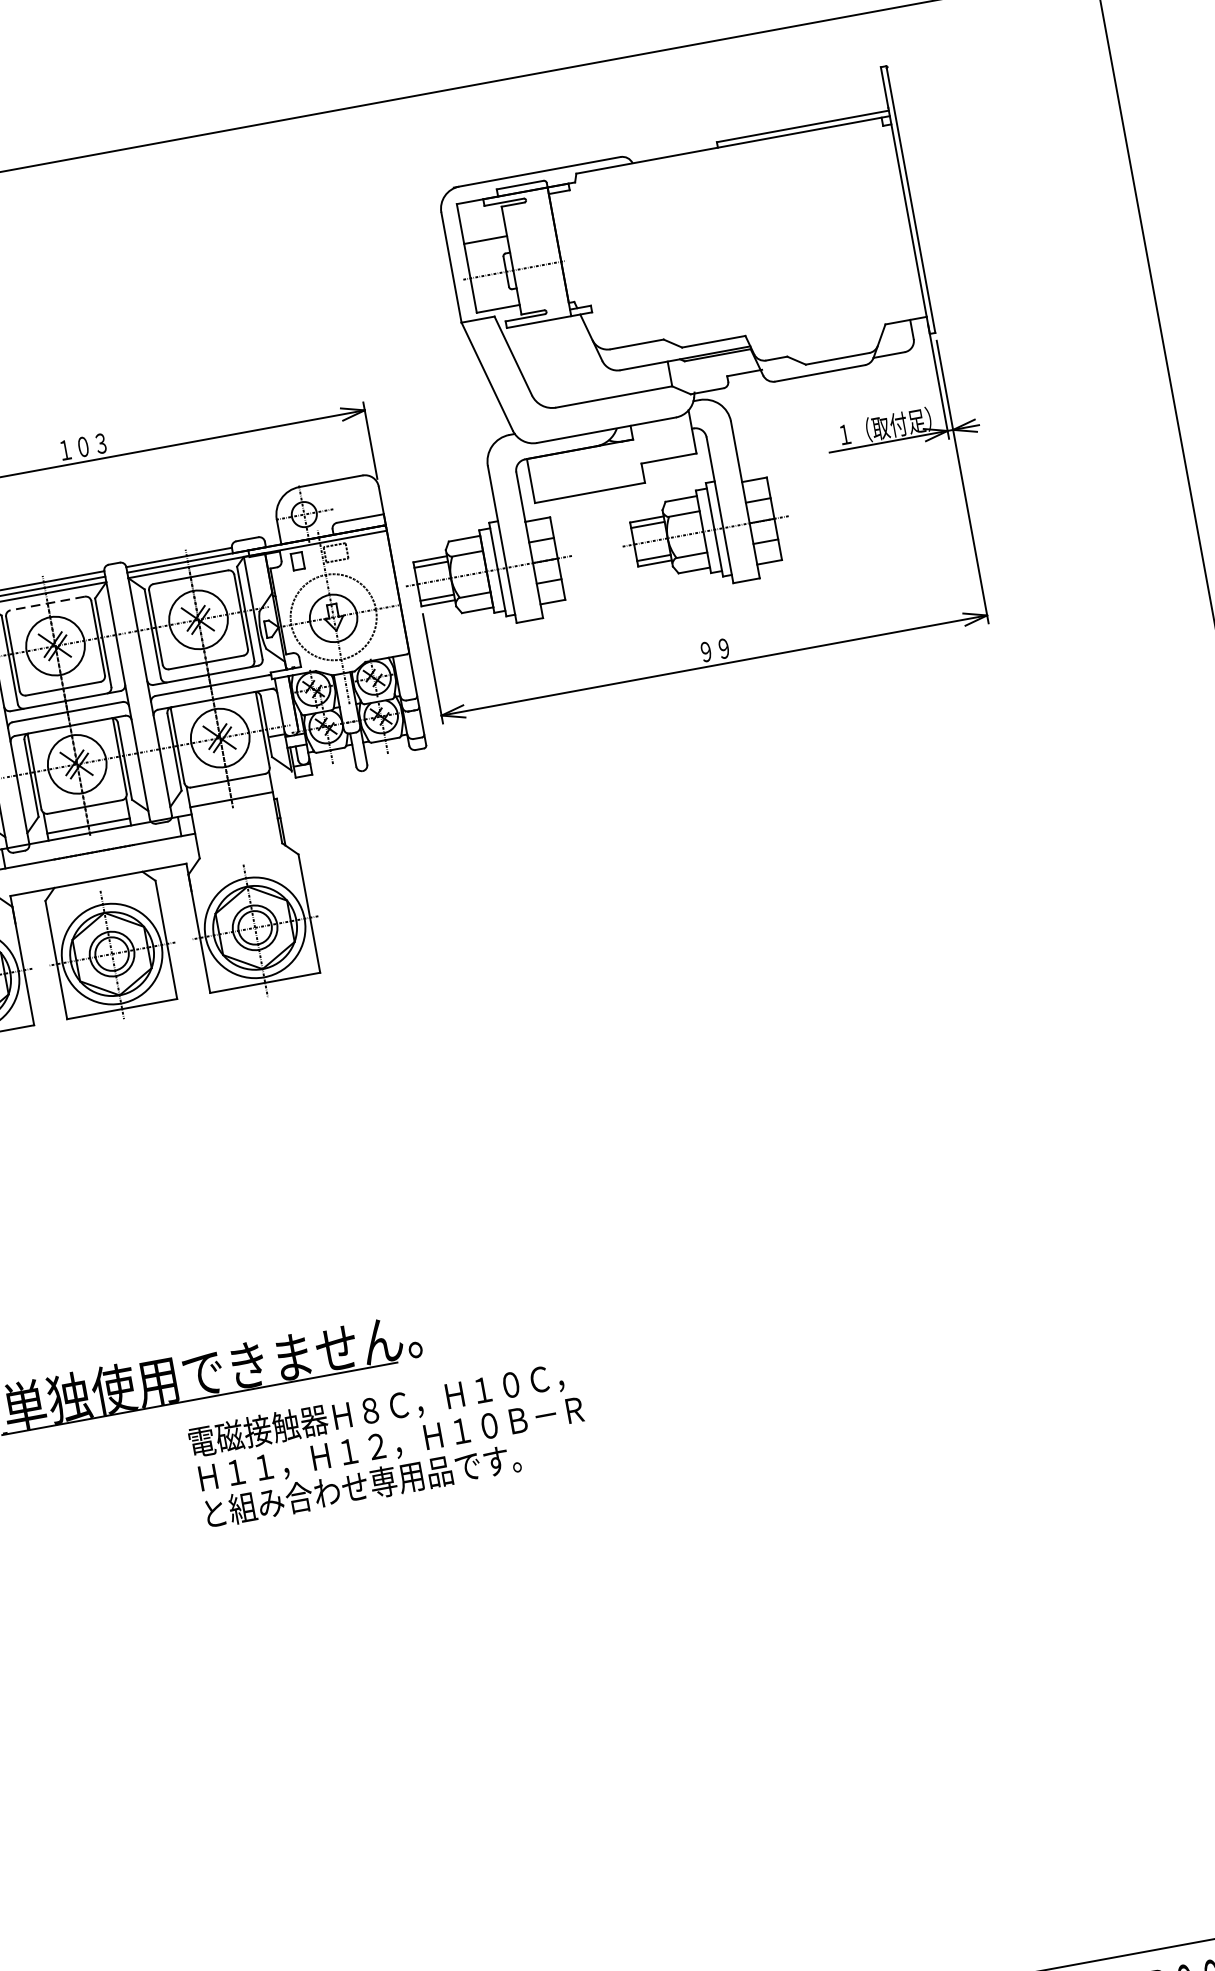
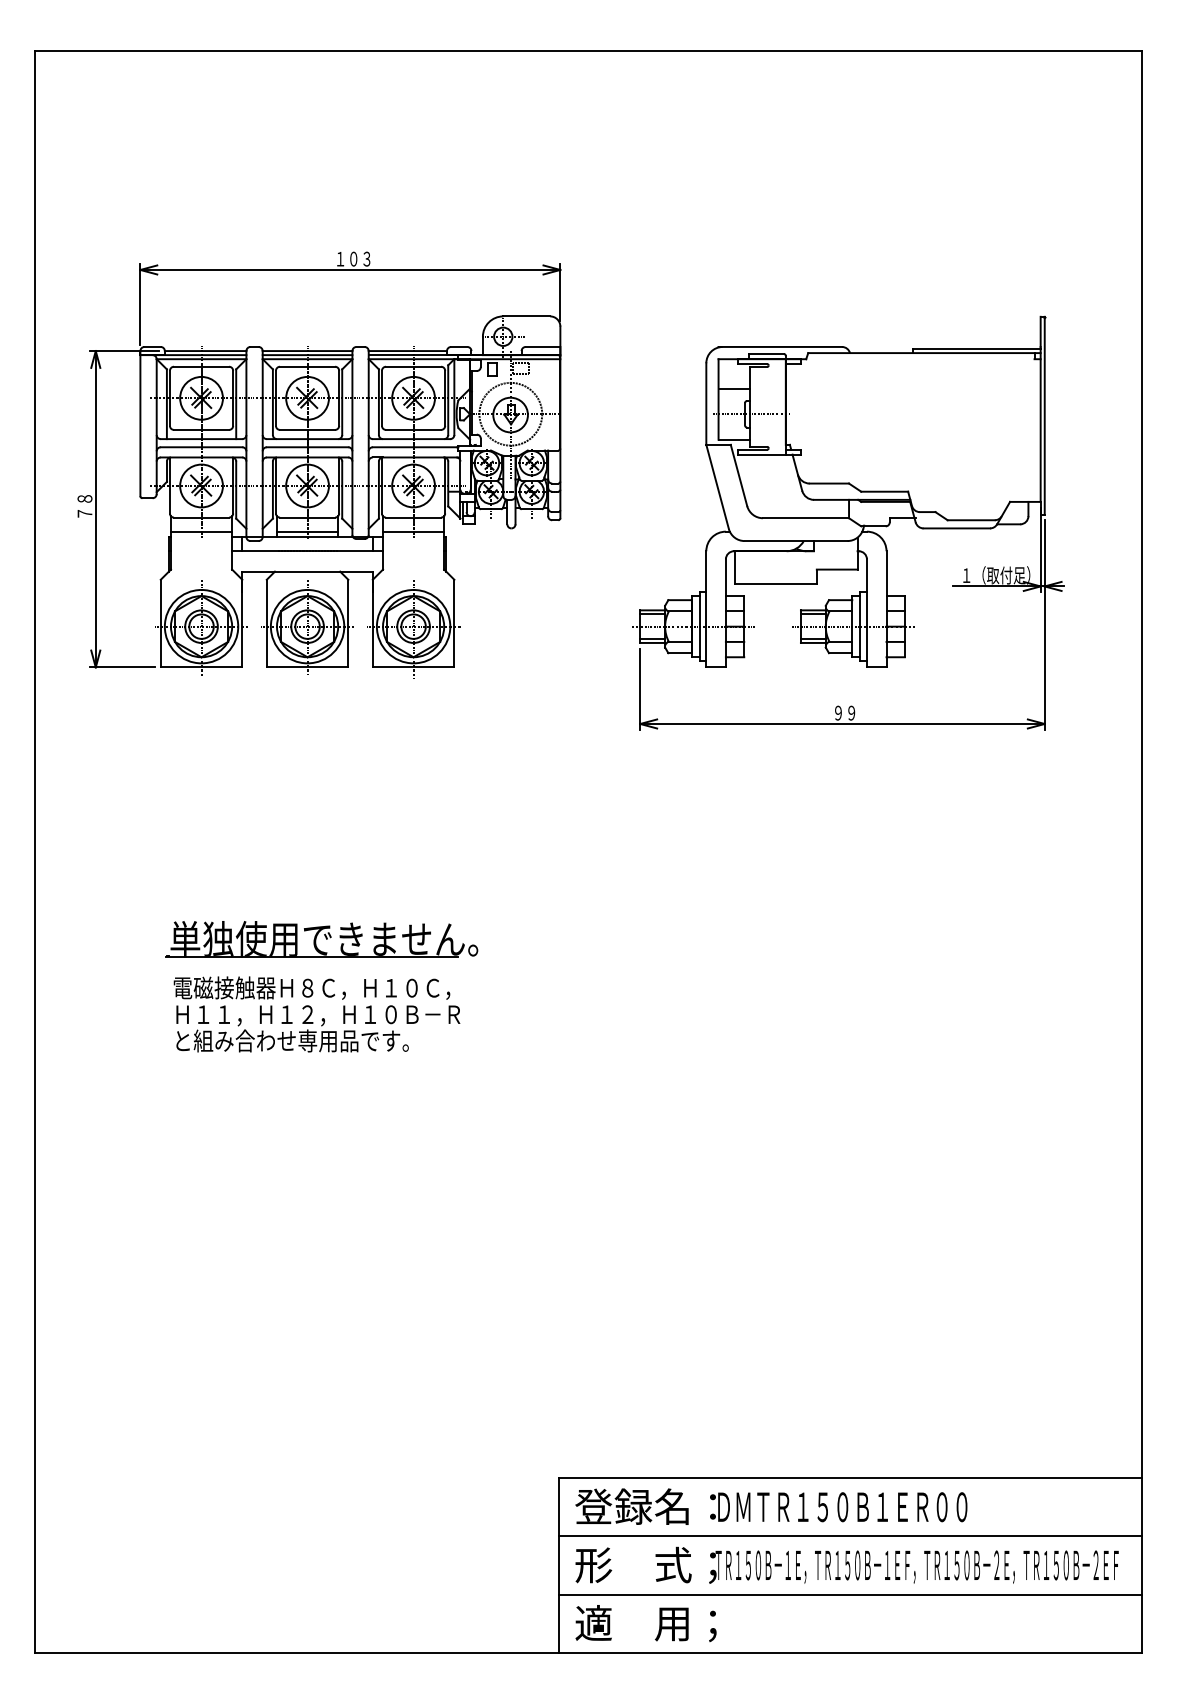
part: (672, 392) -> (848, 522), moved
line: (47, 603) -> (307, 366), dashed -> solid
text: (388, 1444) -> (316, 1014), moved

